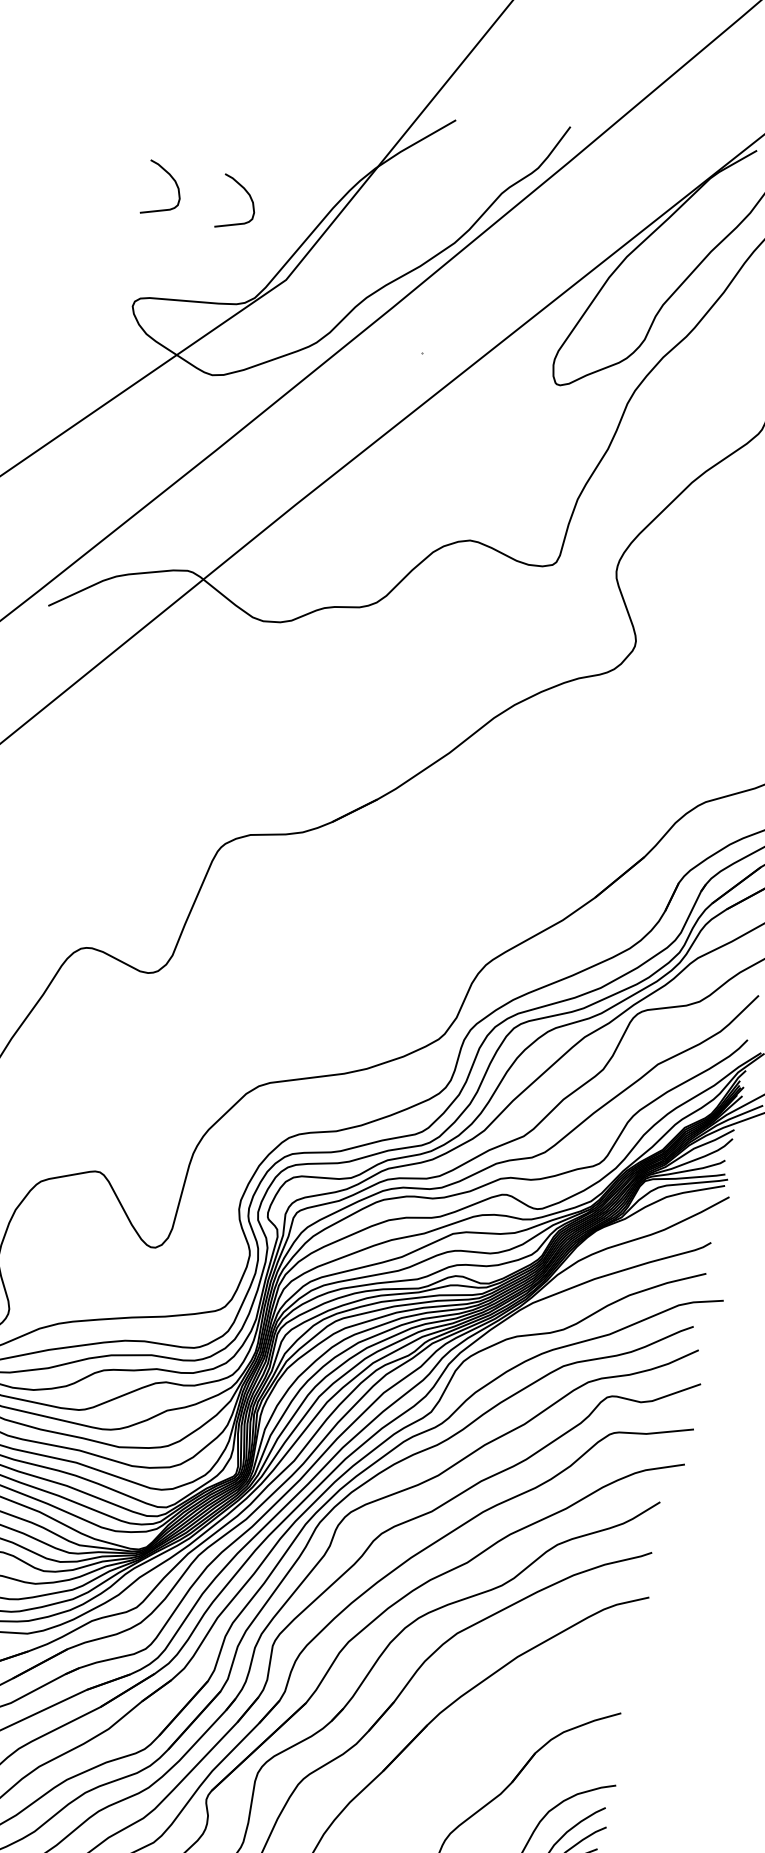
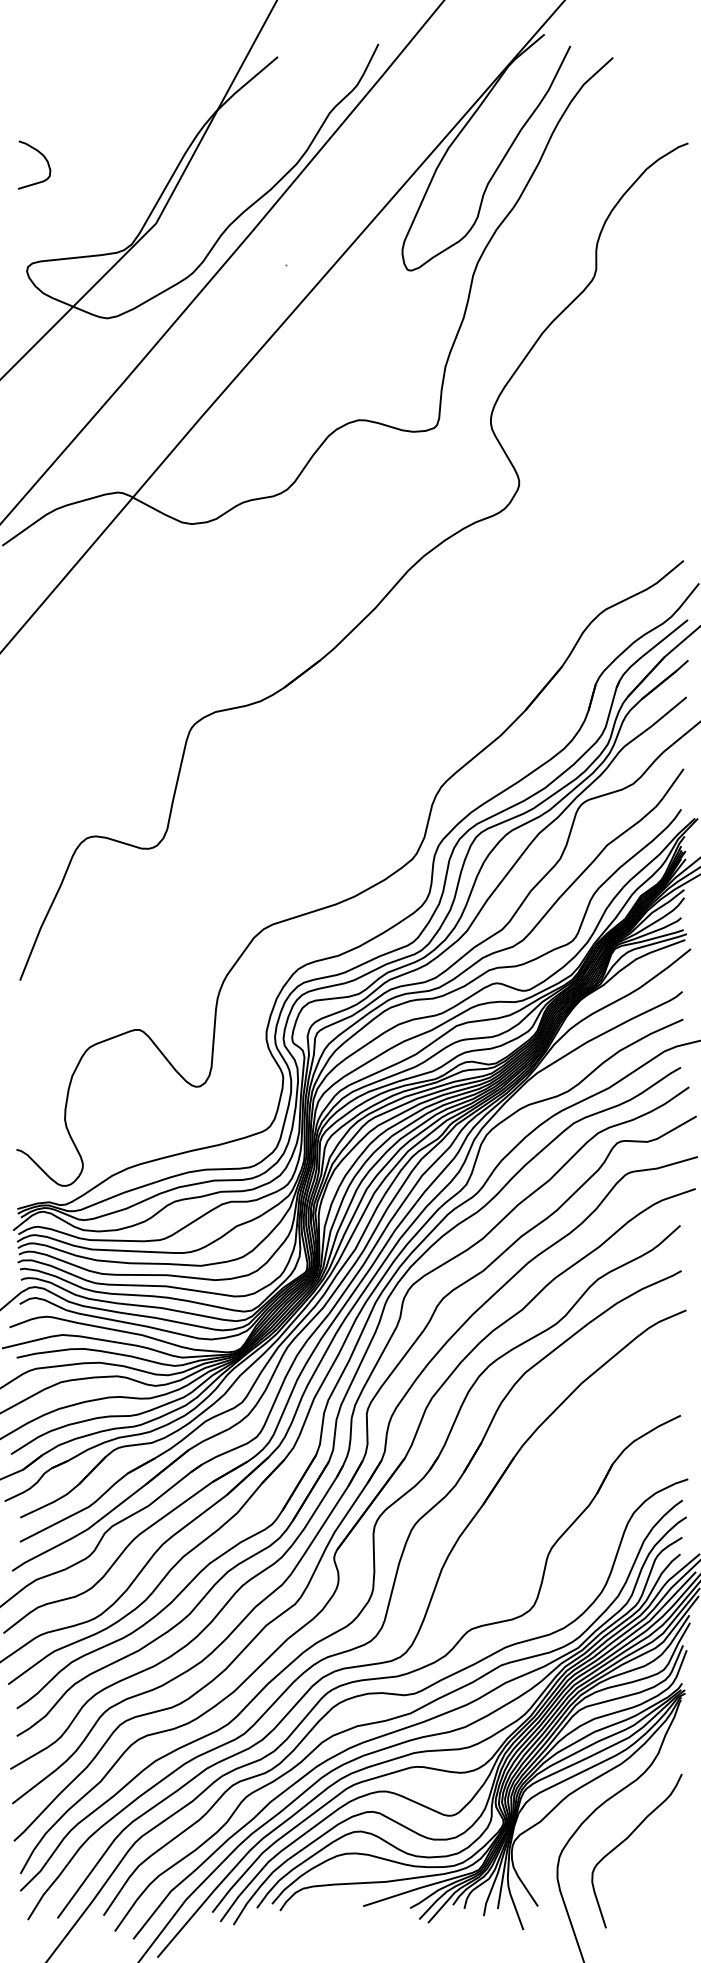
curve: (247, 194) -> (108, 155), removed

